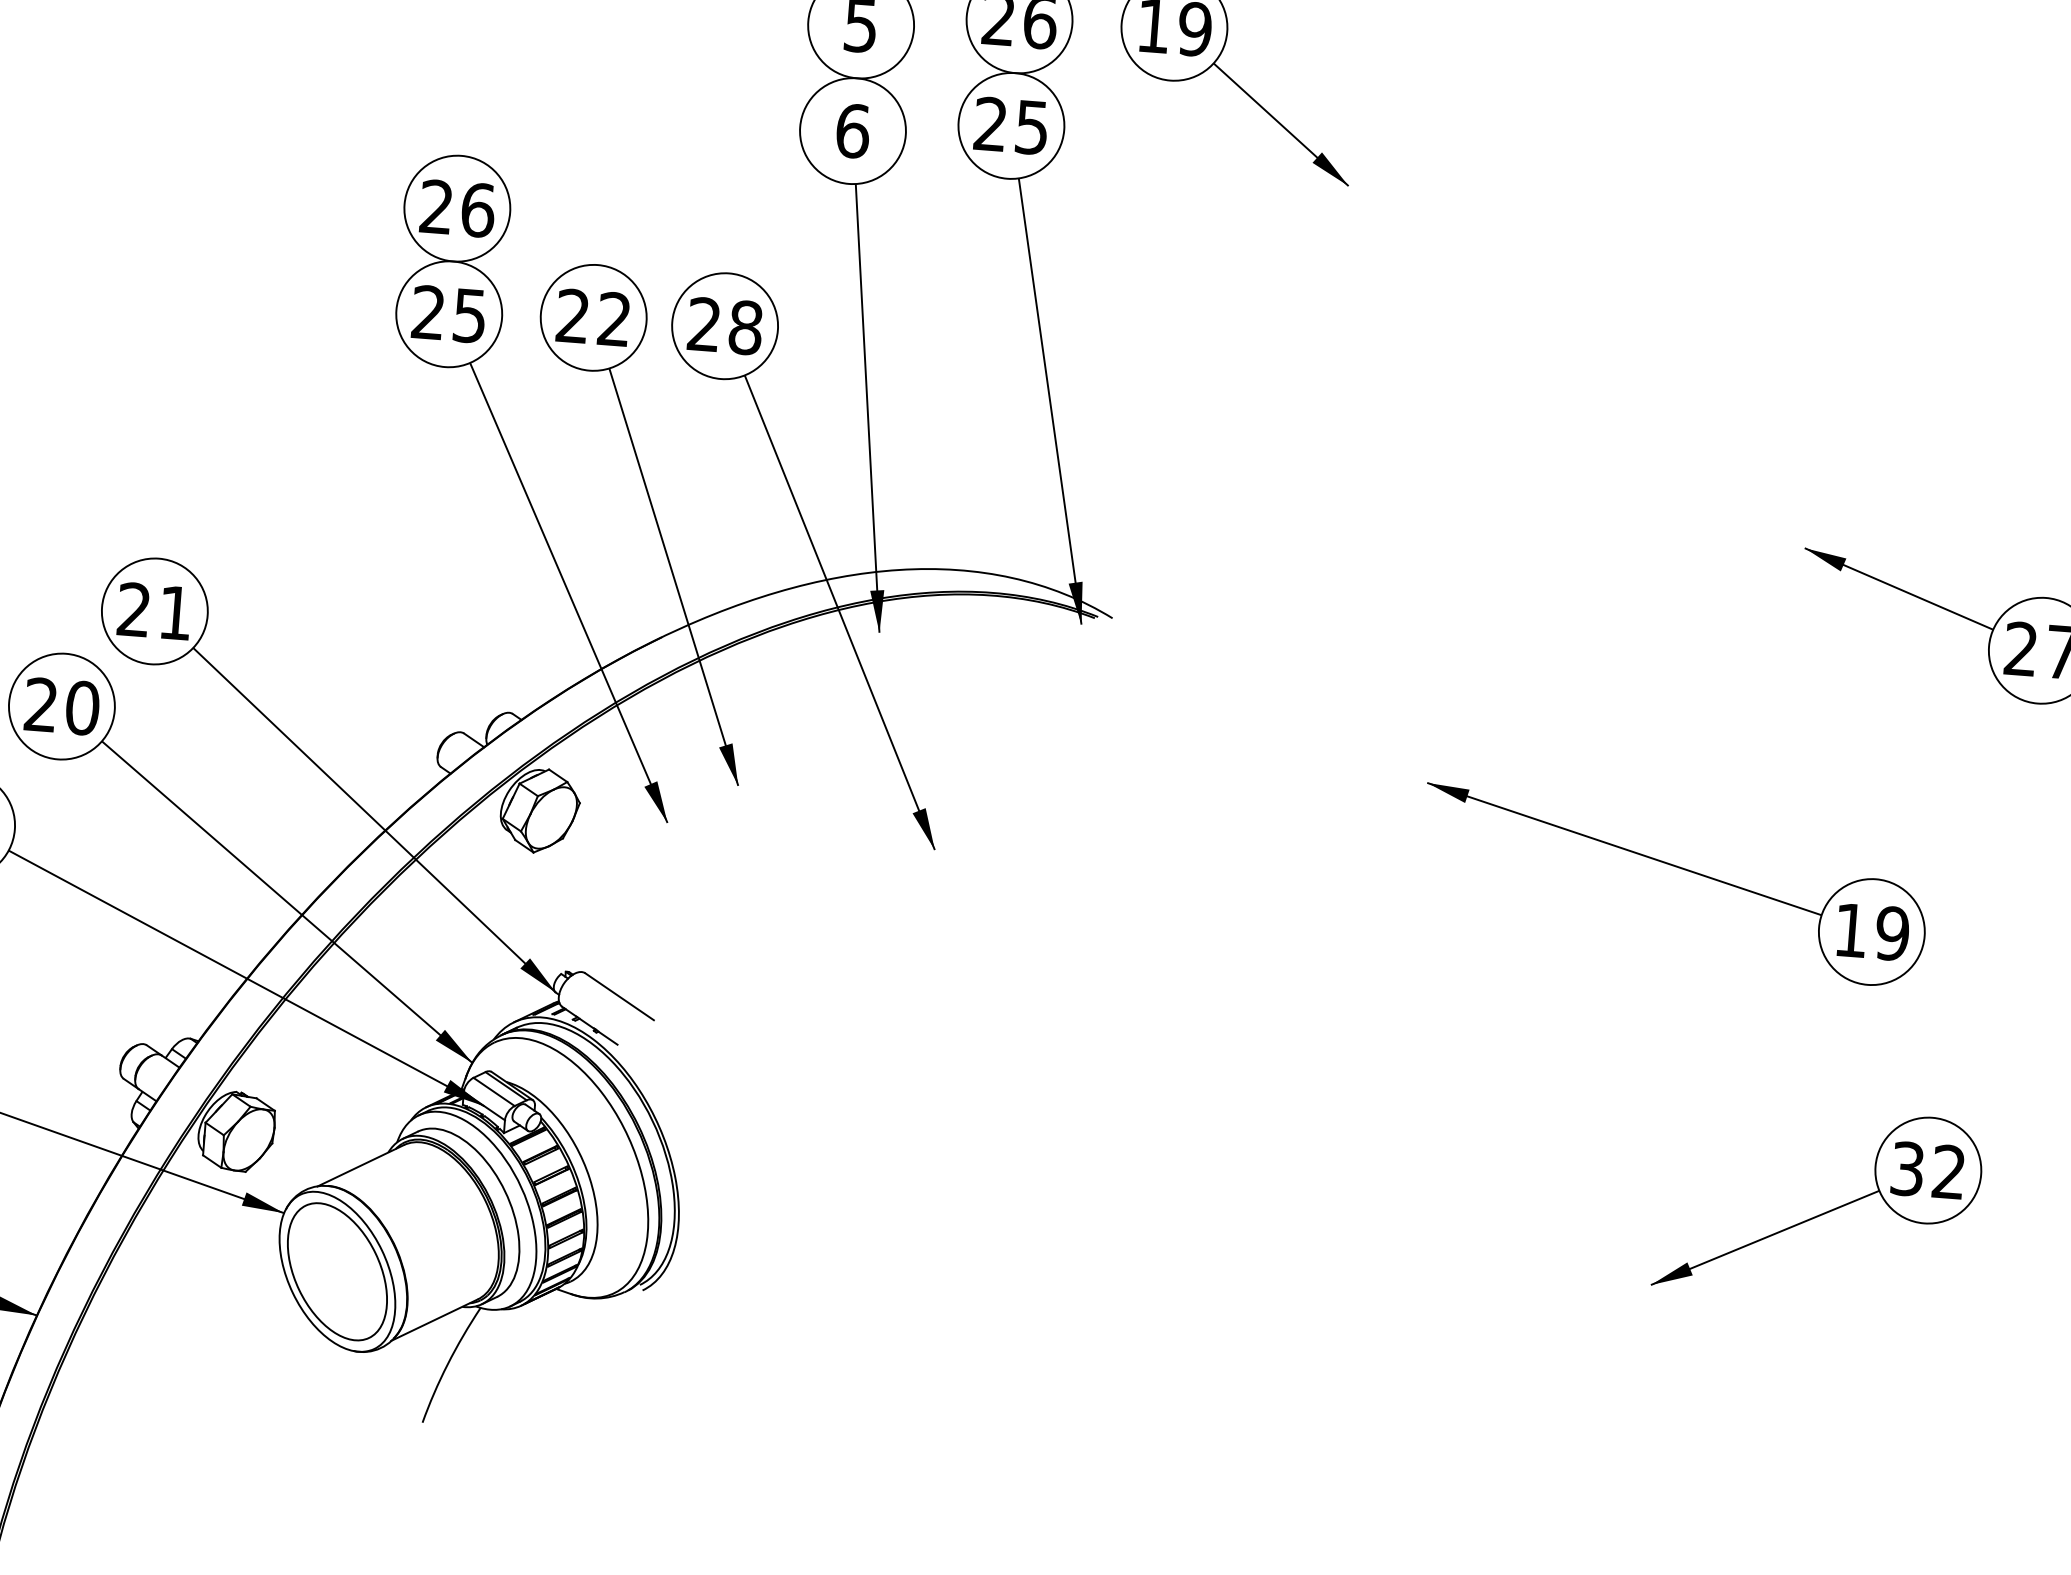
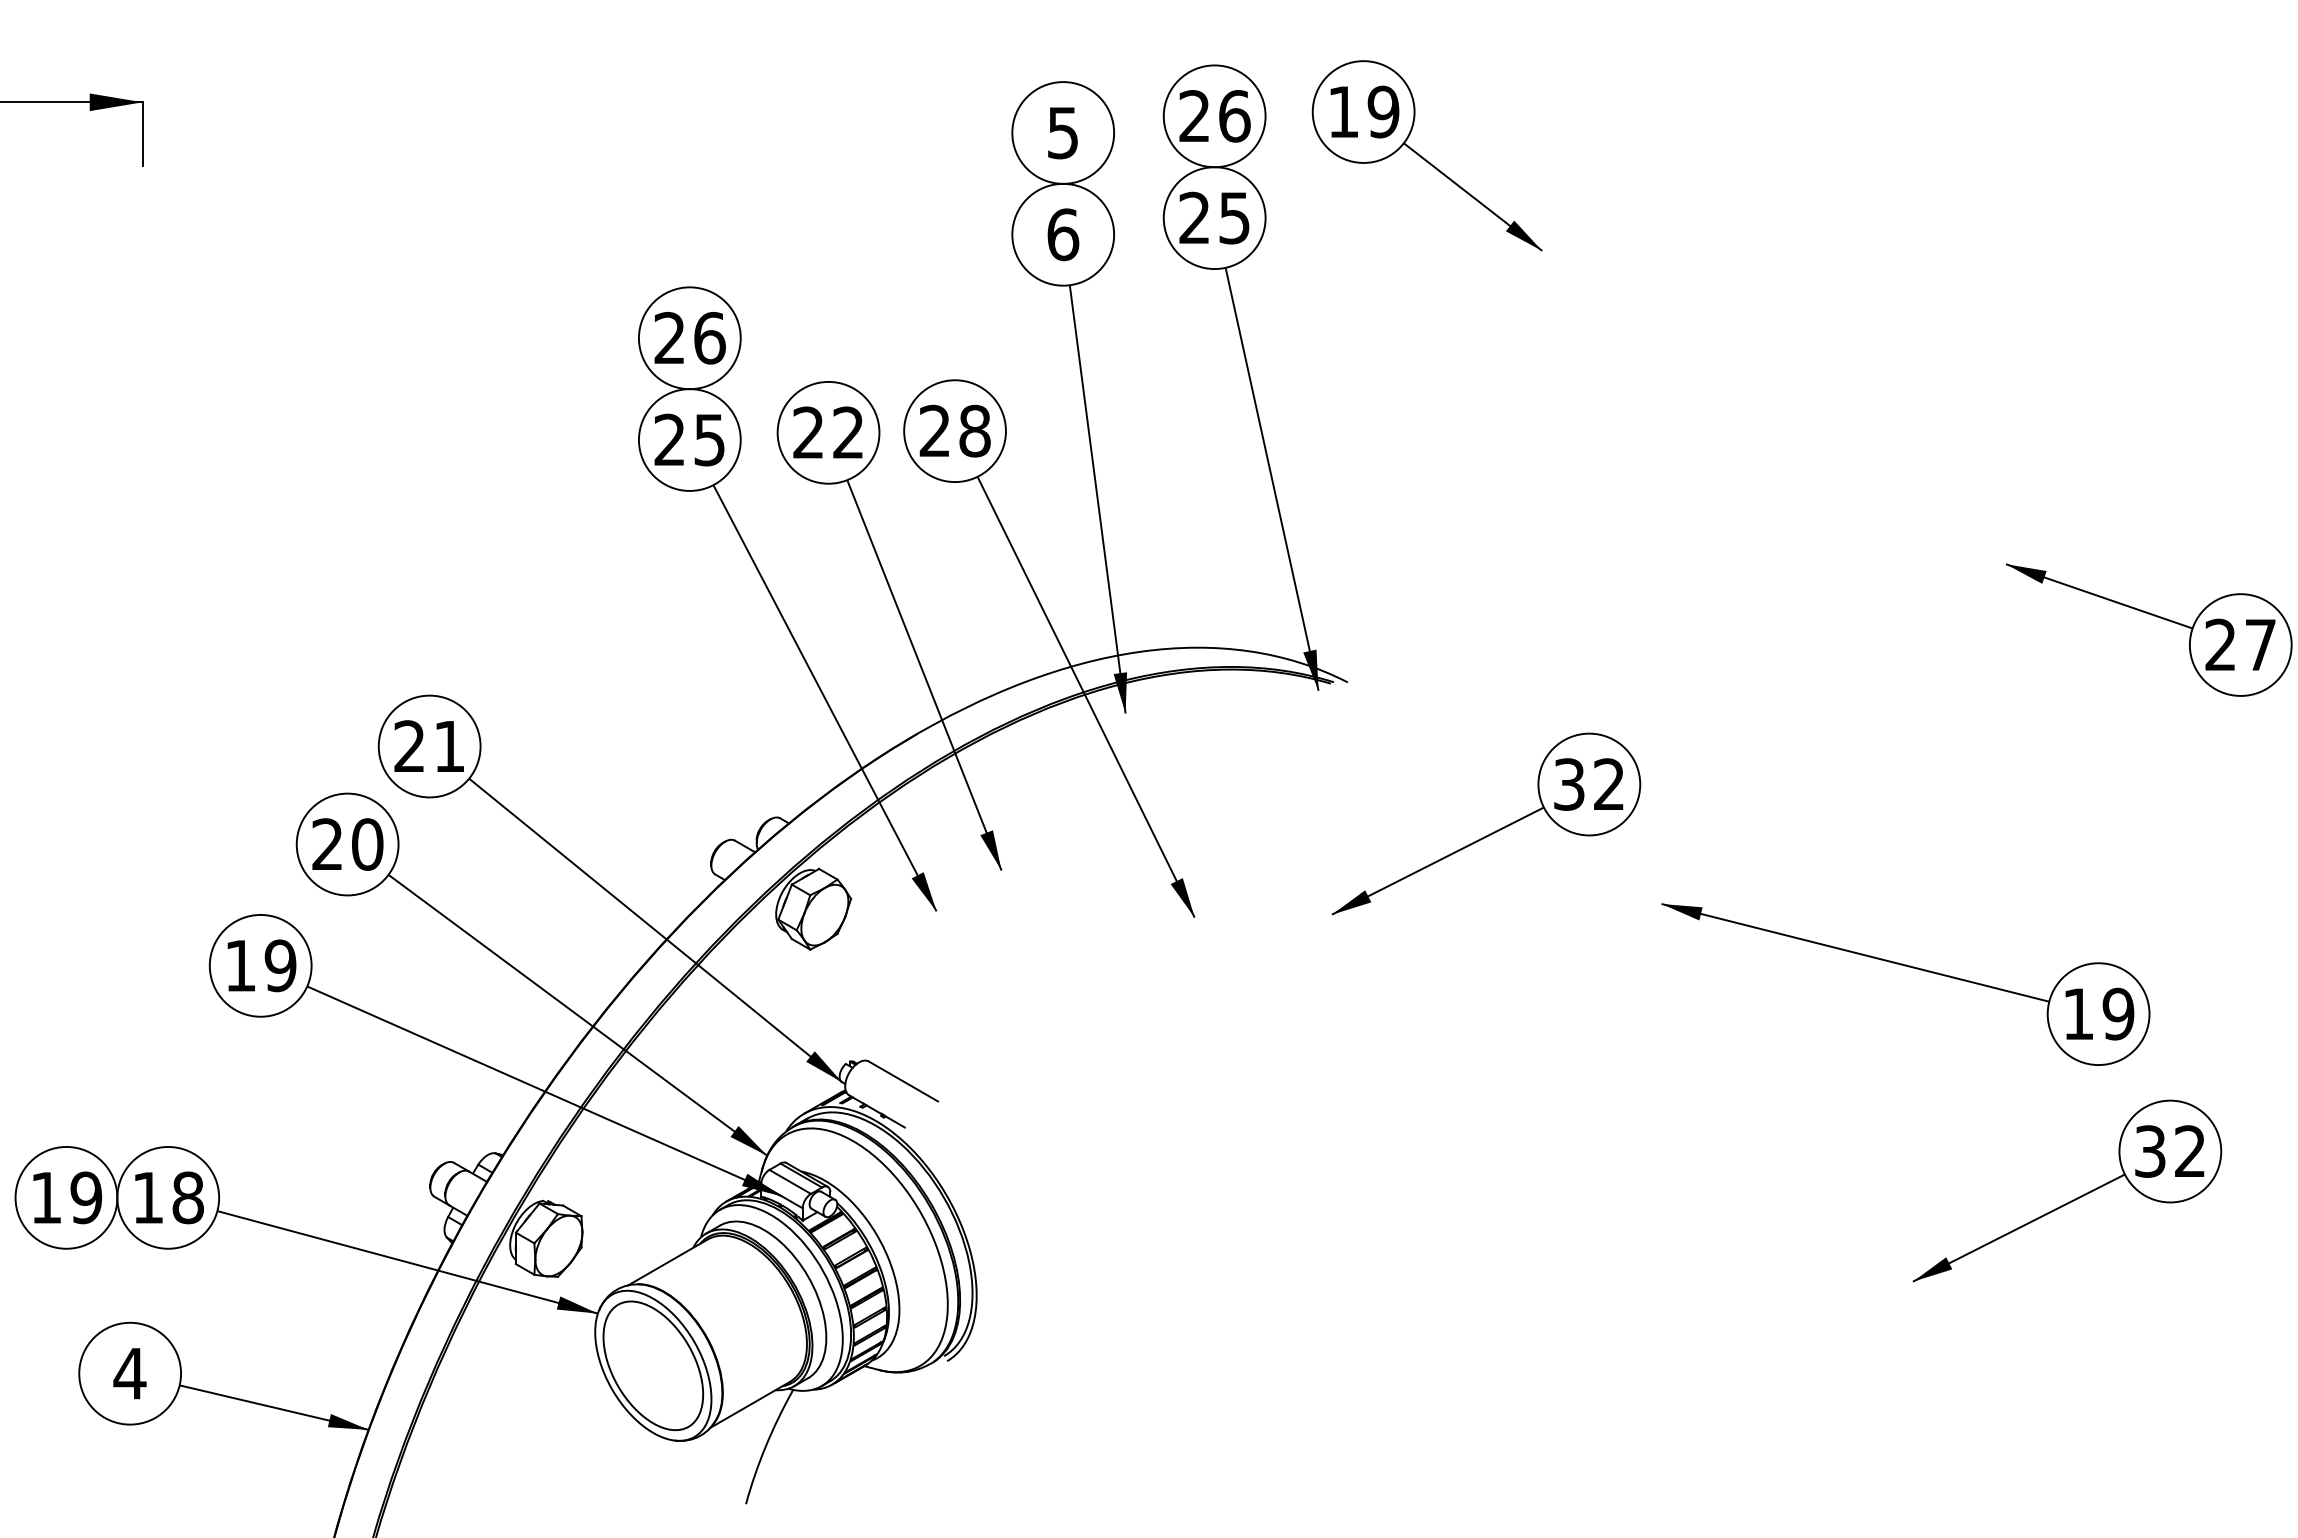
part: (1248, 786) -> (1490, 833), added
part: (1678, 868) -> (1908, 967), moved

